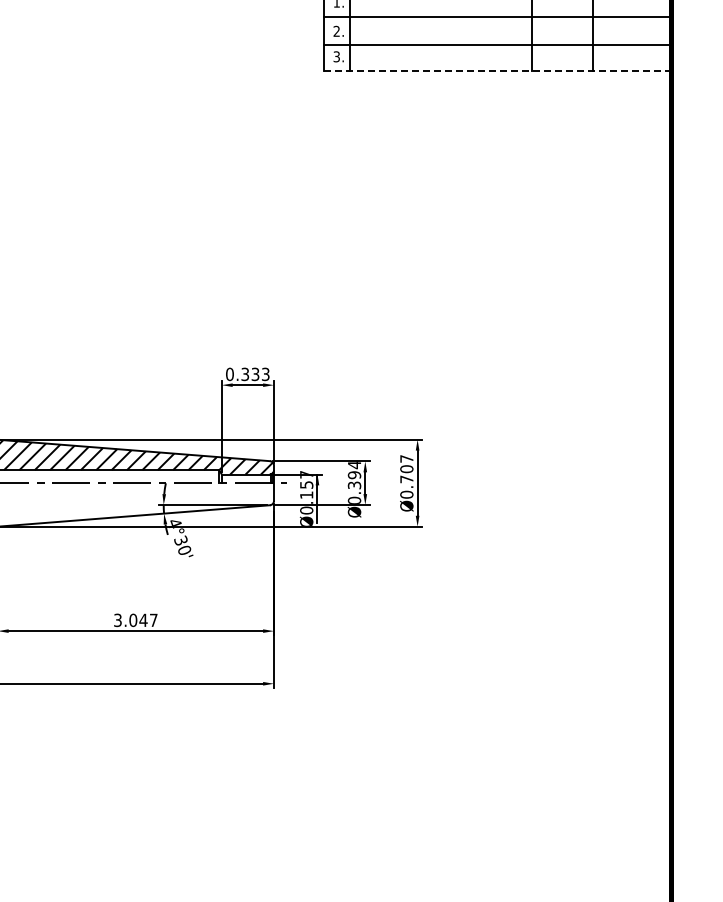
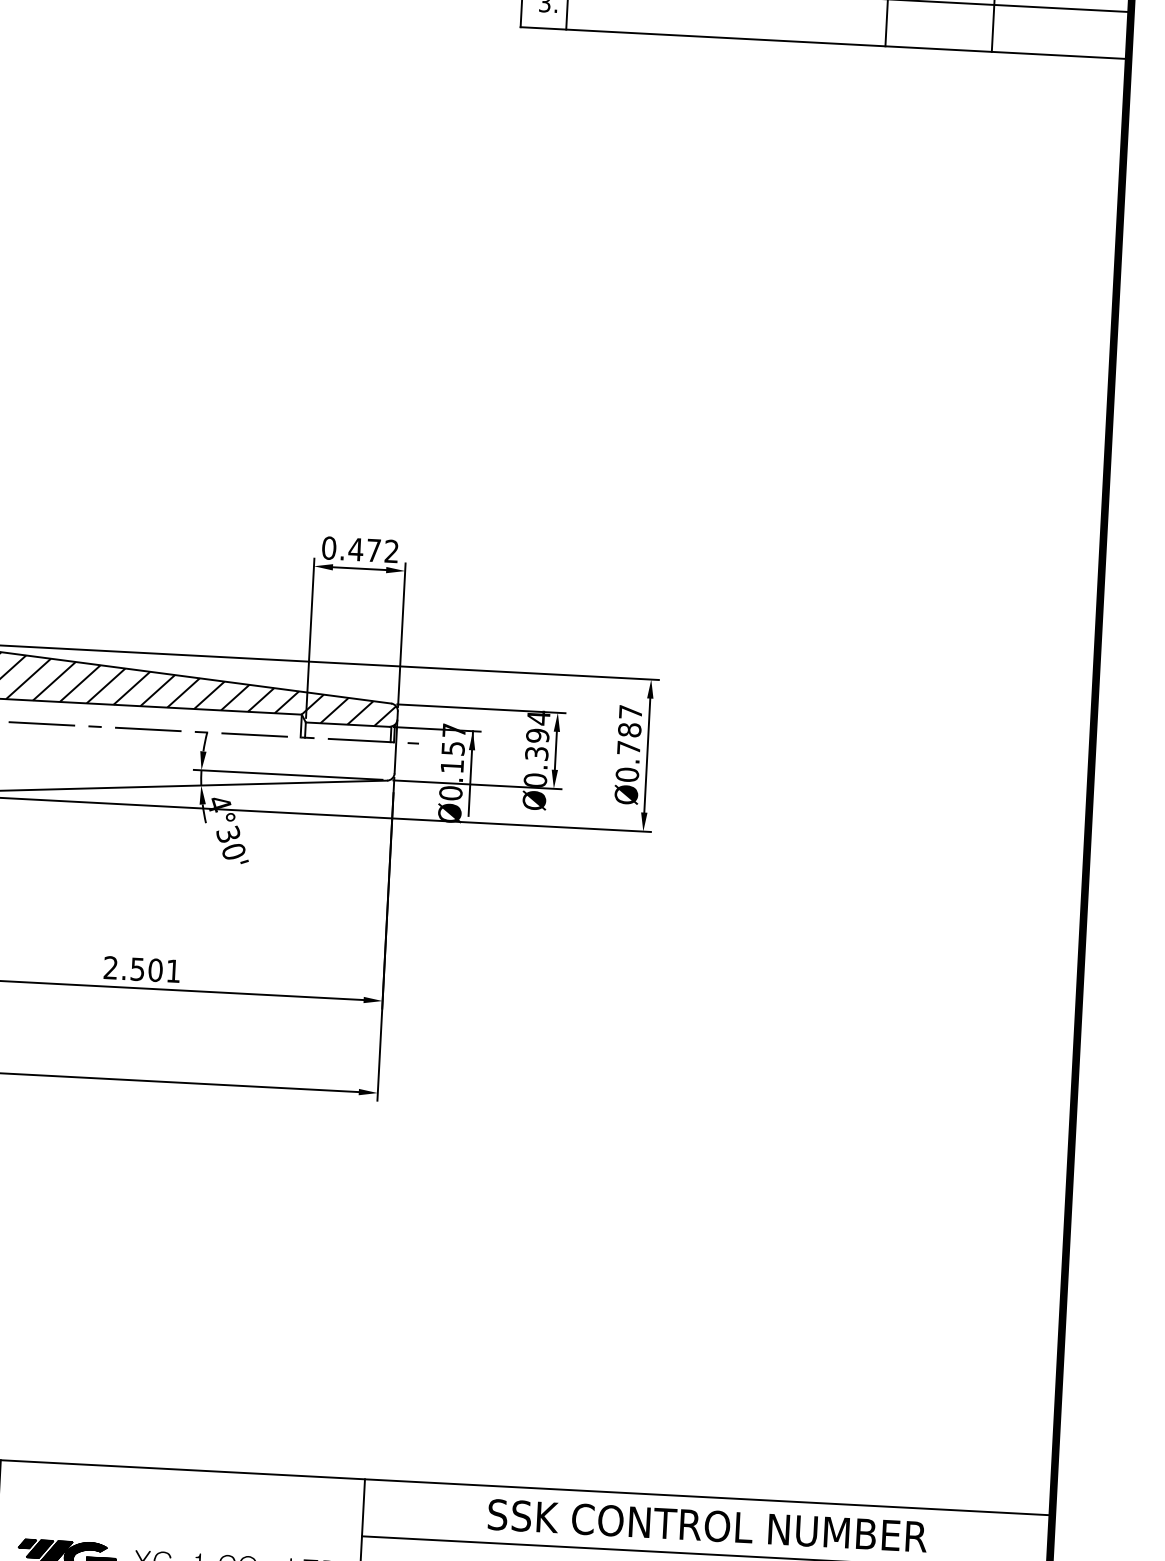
line: (497, 71) -> (824, 43), dashed -> solid
text: (255, 374) -> (373, 550), 0.333 -> 0.472
text: (406, 469) -> (629, 730), Ø0.707 -> Ø0.787
text: (135, 620) -> (141, 969), 3.047 -> 2.501

